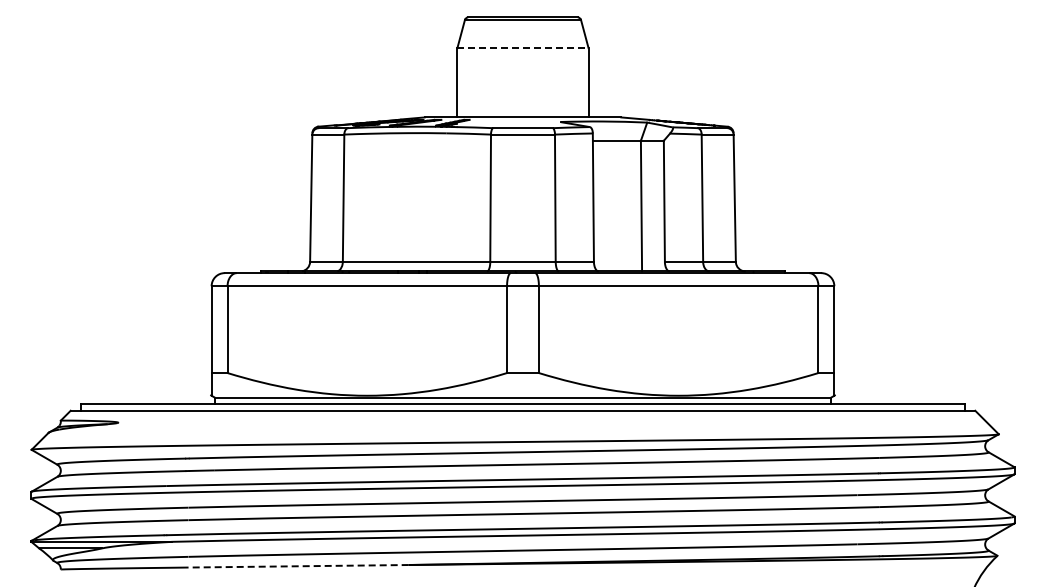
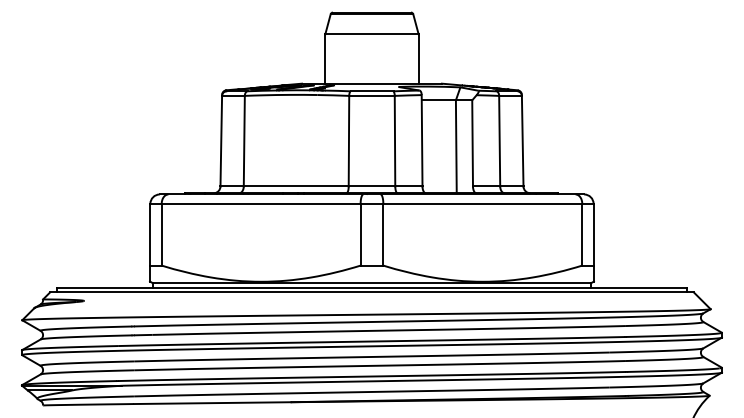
line: (522, 48) -> (371, 34), dashed -> solid
line: (298, 566) -> (212, 403), dashed -> solid

